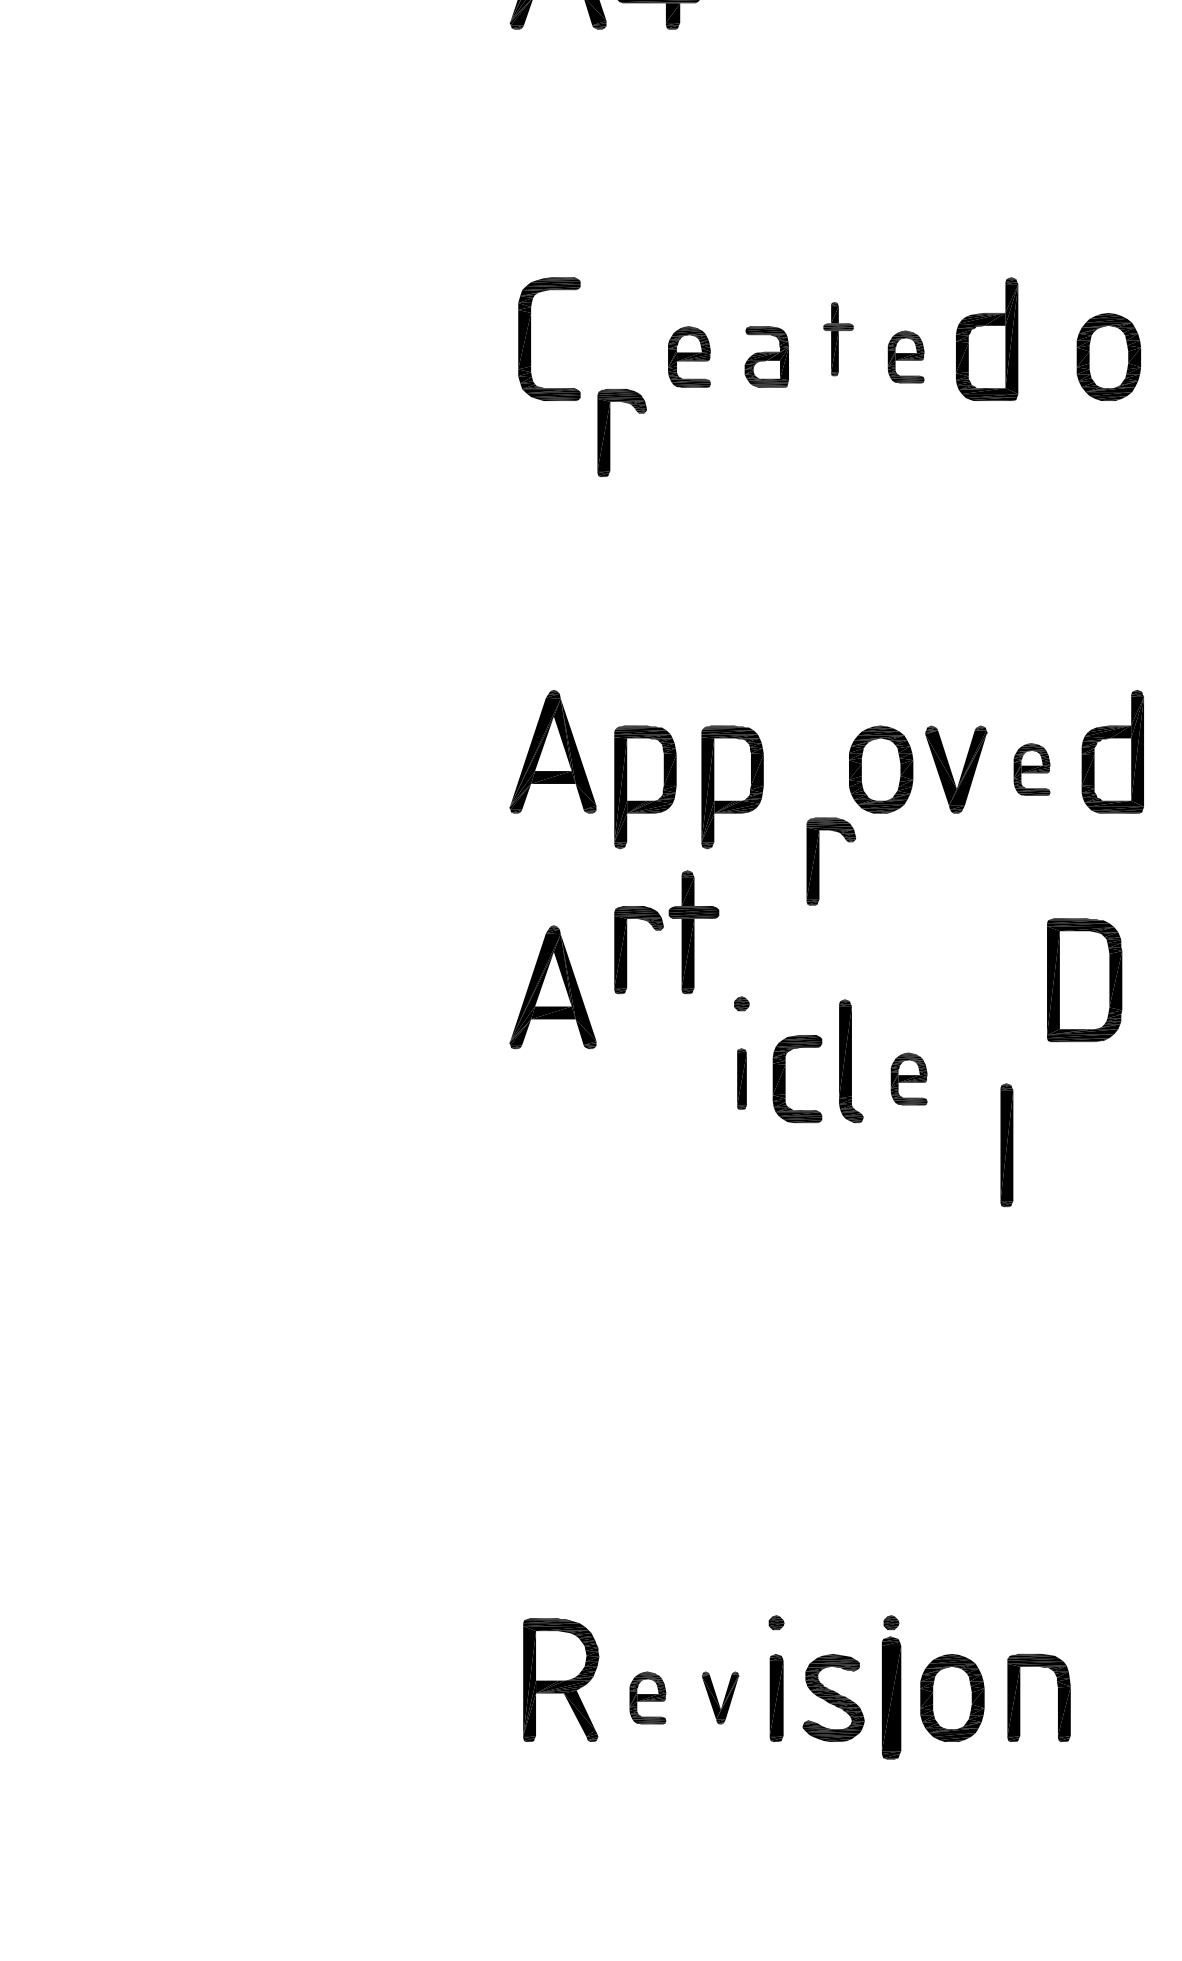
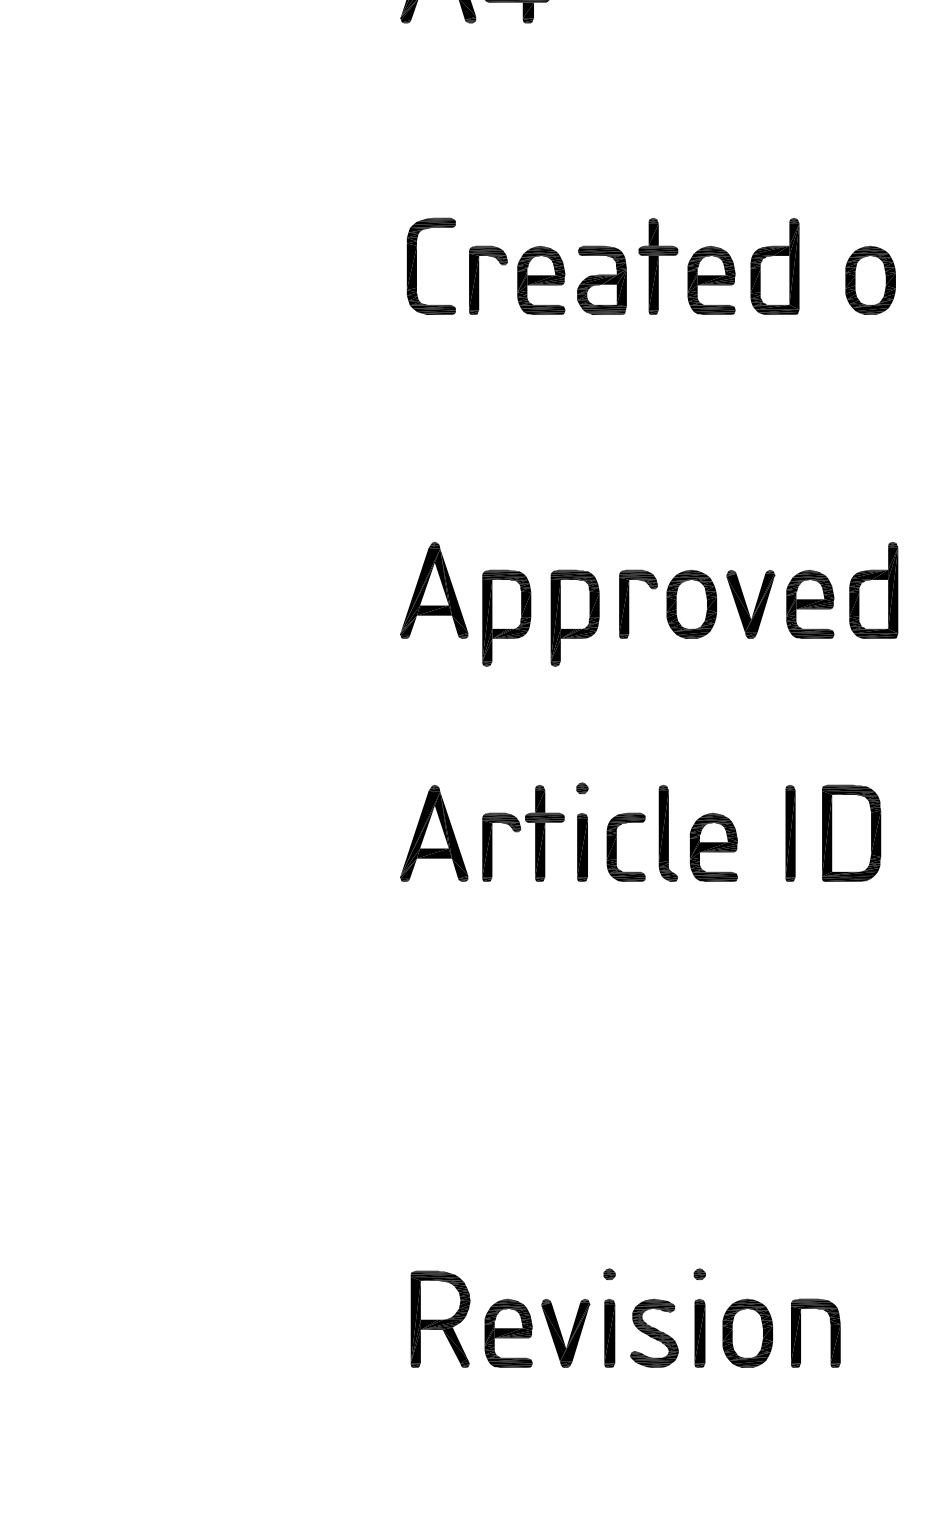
part: (838, 338) -> (658, 265), size x1.67
part: (689, 356) -> (541, 280), size x1.43
part: (766, 356) -> (601, 280), size x1.43
part: (905, 356) -> (710, 280), size x1.67
part: (610, 432) -> (479, 280), moved
part: (1031, 769) -> (809, 604), size x1.67
part: (819, 861) -> (629, 604), moved
part: (666, 931) -> (523, 832), moved
part: (1084, 980) -> (851, 833), moved
part: (552, 986) -> (433, 832), moved
part: (741, 1078) -> (582, 846), size x1.43
part: (908, 1078) -> (713, 846), size x1.67
part: (1006, 1144) -> (790, 832), moved
part: (647, 1697) -> (508, 1332), size x1.67
part: (720, 1697) -> (565, 1332), size x1.67
part: (891, 1697) -> (699, 1332), size x0.71

